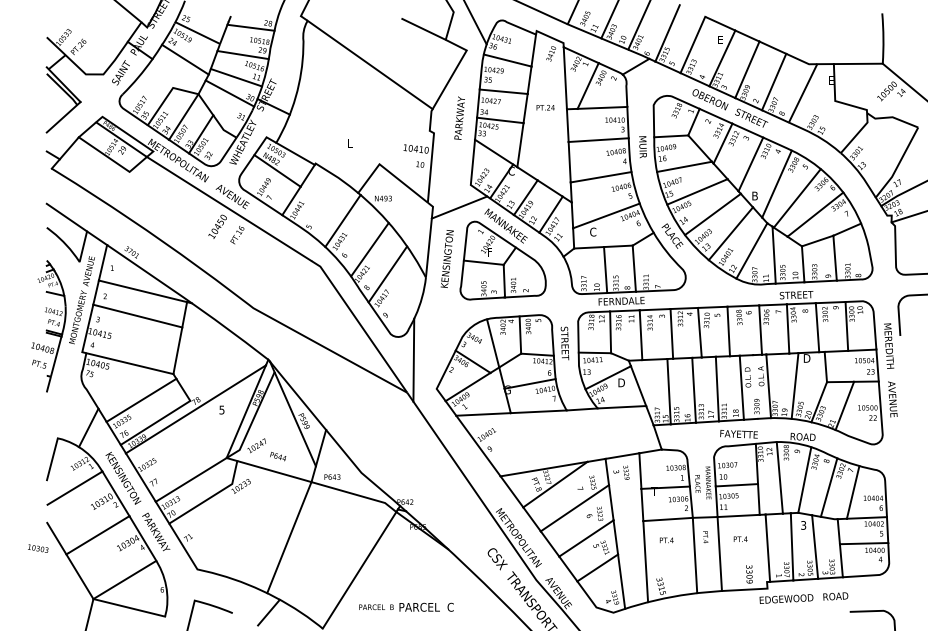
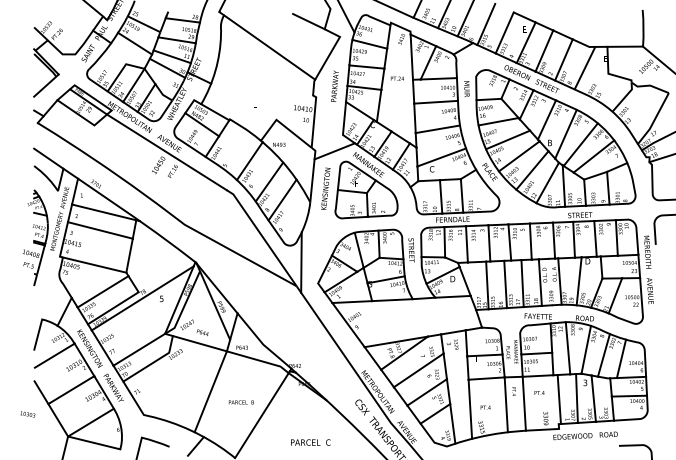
text: (642, 147) -> (466, 89), moved
text: (666, 540) -> (485, 407), moved
text: (38, 548) -> (28, 414), moved
text: (376, 607) -> (241, 402), moved

